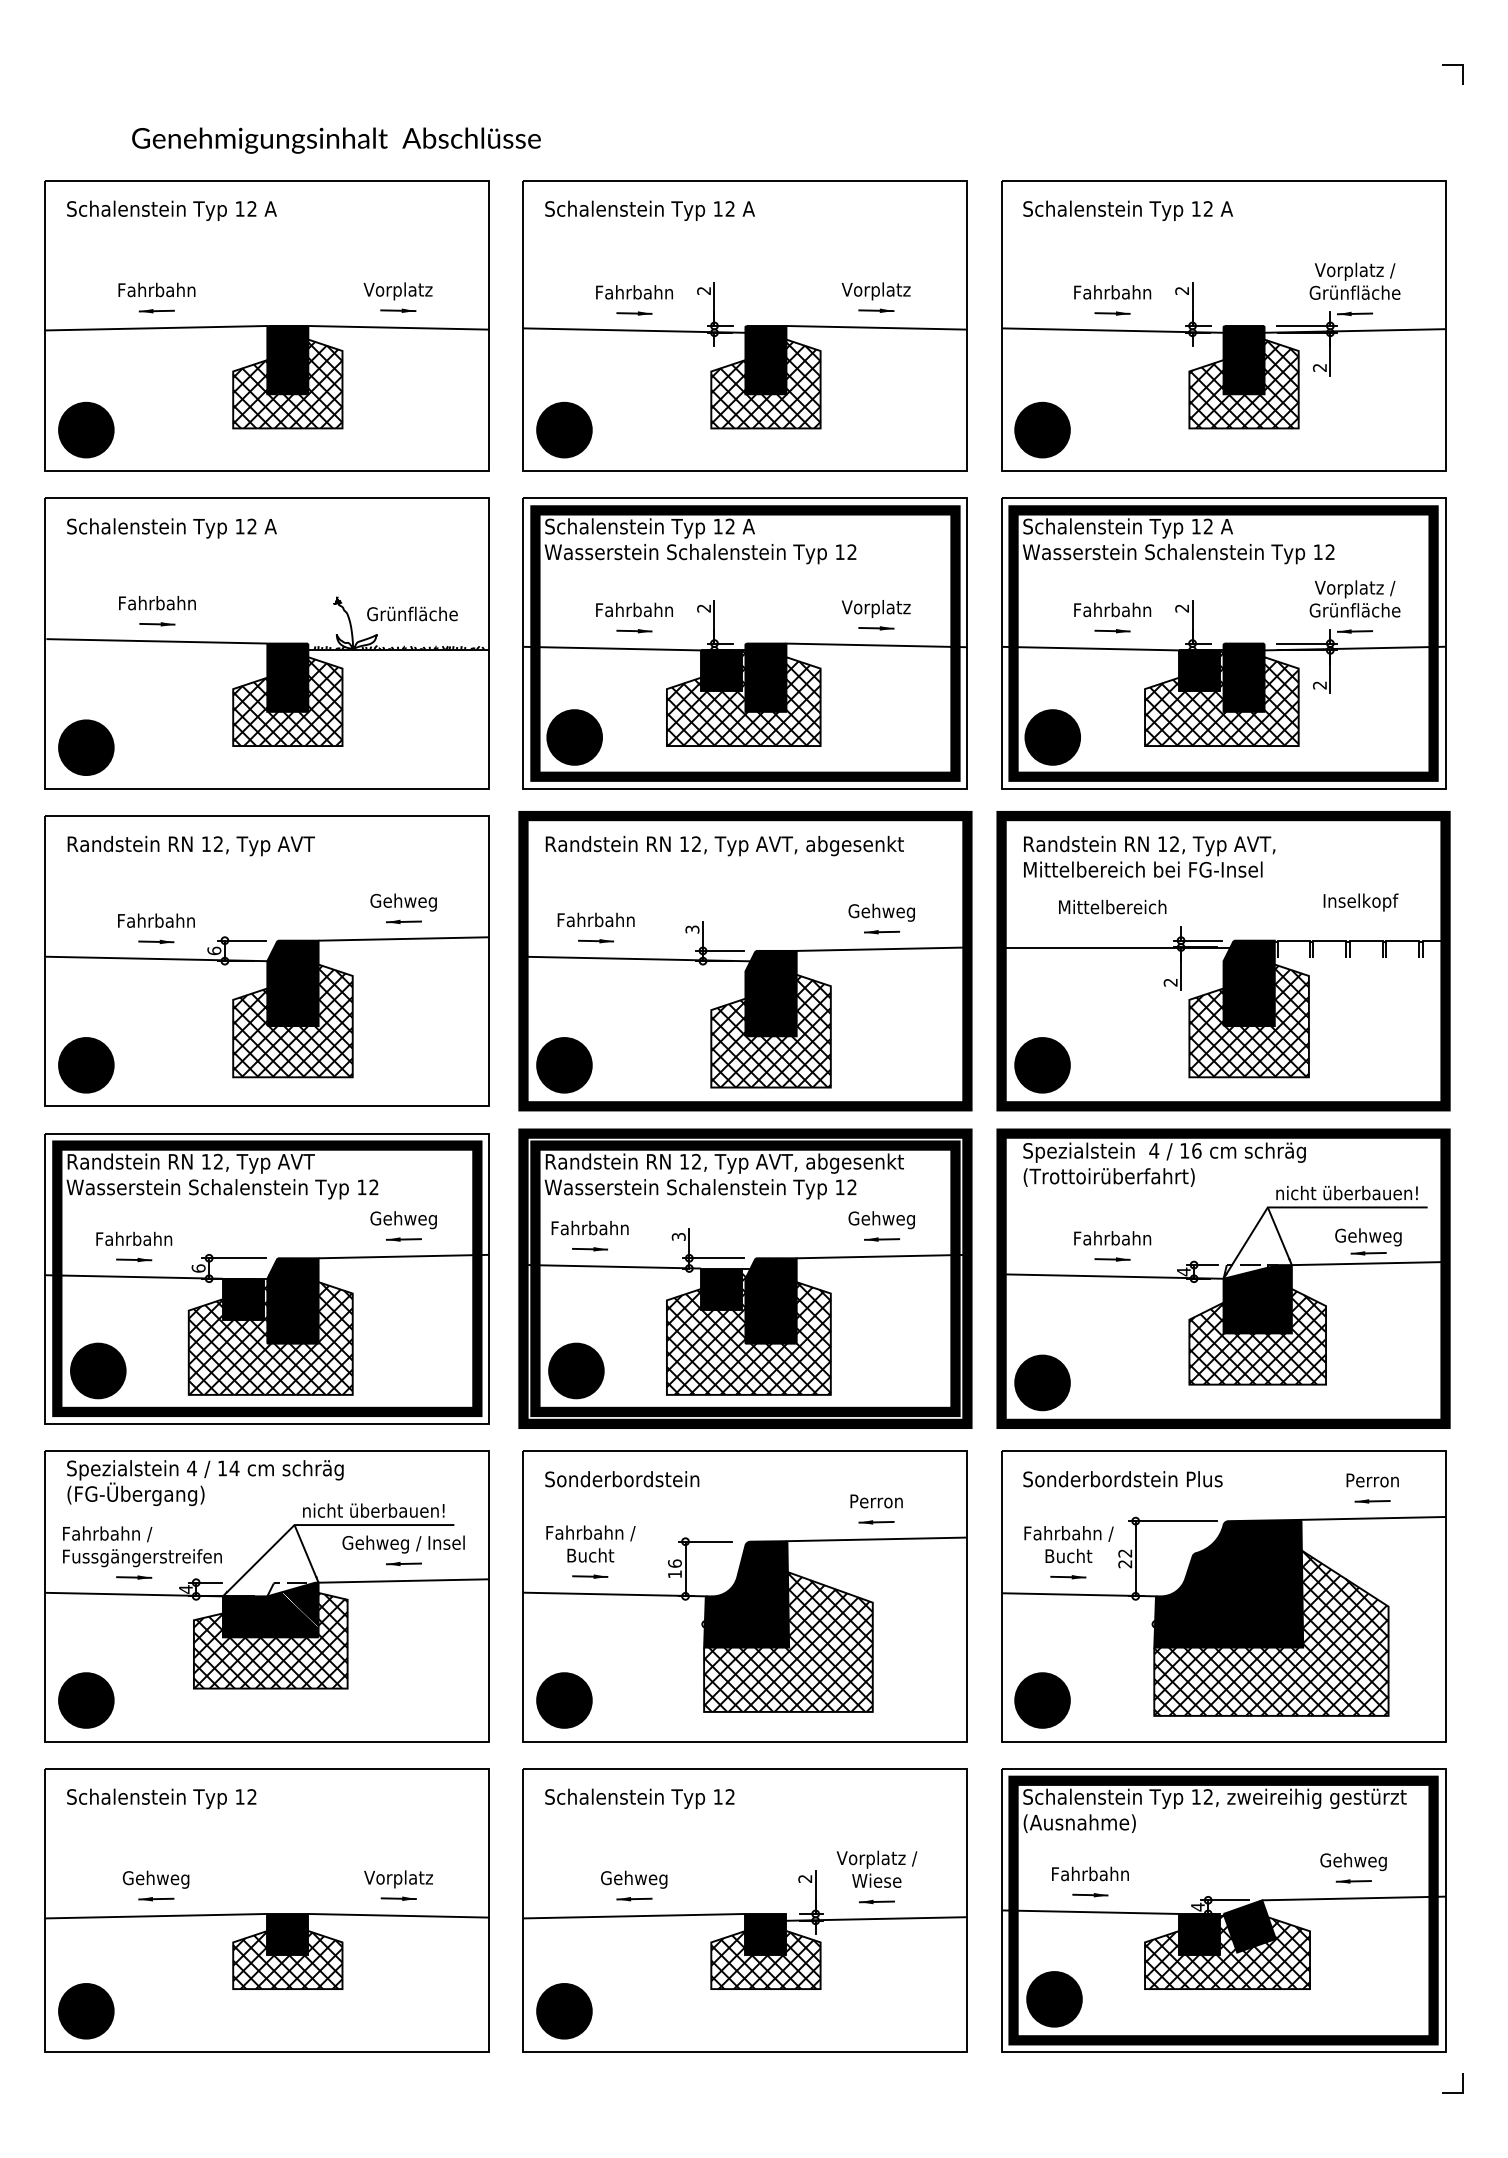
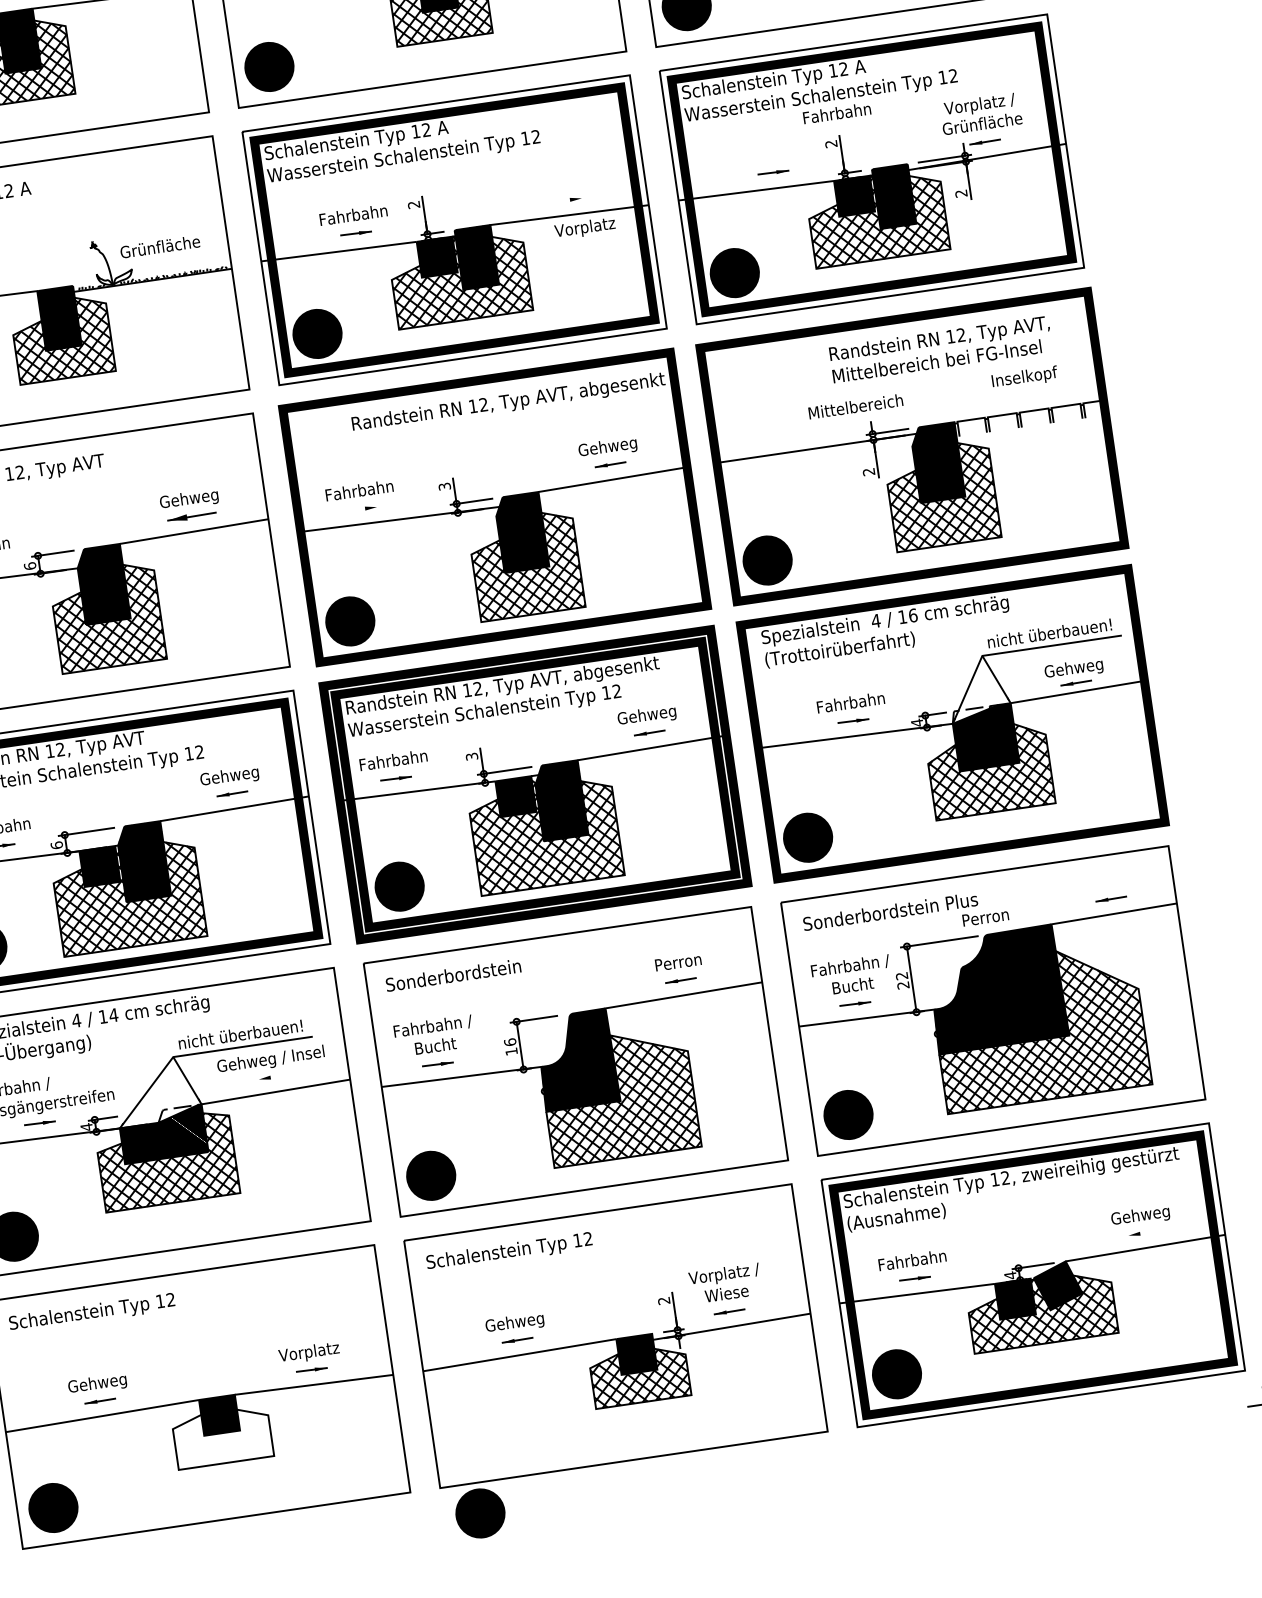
text: (875, 608) -> (584, 228), moved
text: (1112, 609) -> (836, 112), moved
line: (876, 627) -> (566, 199), removed
text: (724, 845) -> (508, 402), moved
text: (1149, 856) -> (940, 349), moved
text: (1112, 906) -> (855, 406), moved
part: (403, 921) -> (191, 516), size x1.6
line: (596, 940) -> (362, 508), removed
text: (1372, 1480) -> (985, 917), moved
line: (403, 1563) -> (273, 1076), removed
line: (1353, 1881) -> (1142, 1233), removed
hatch: (287, 1960) -> (222, 1438), removed
part: (564, 2011) -> (480, 1513), moved

